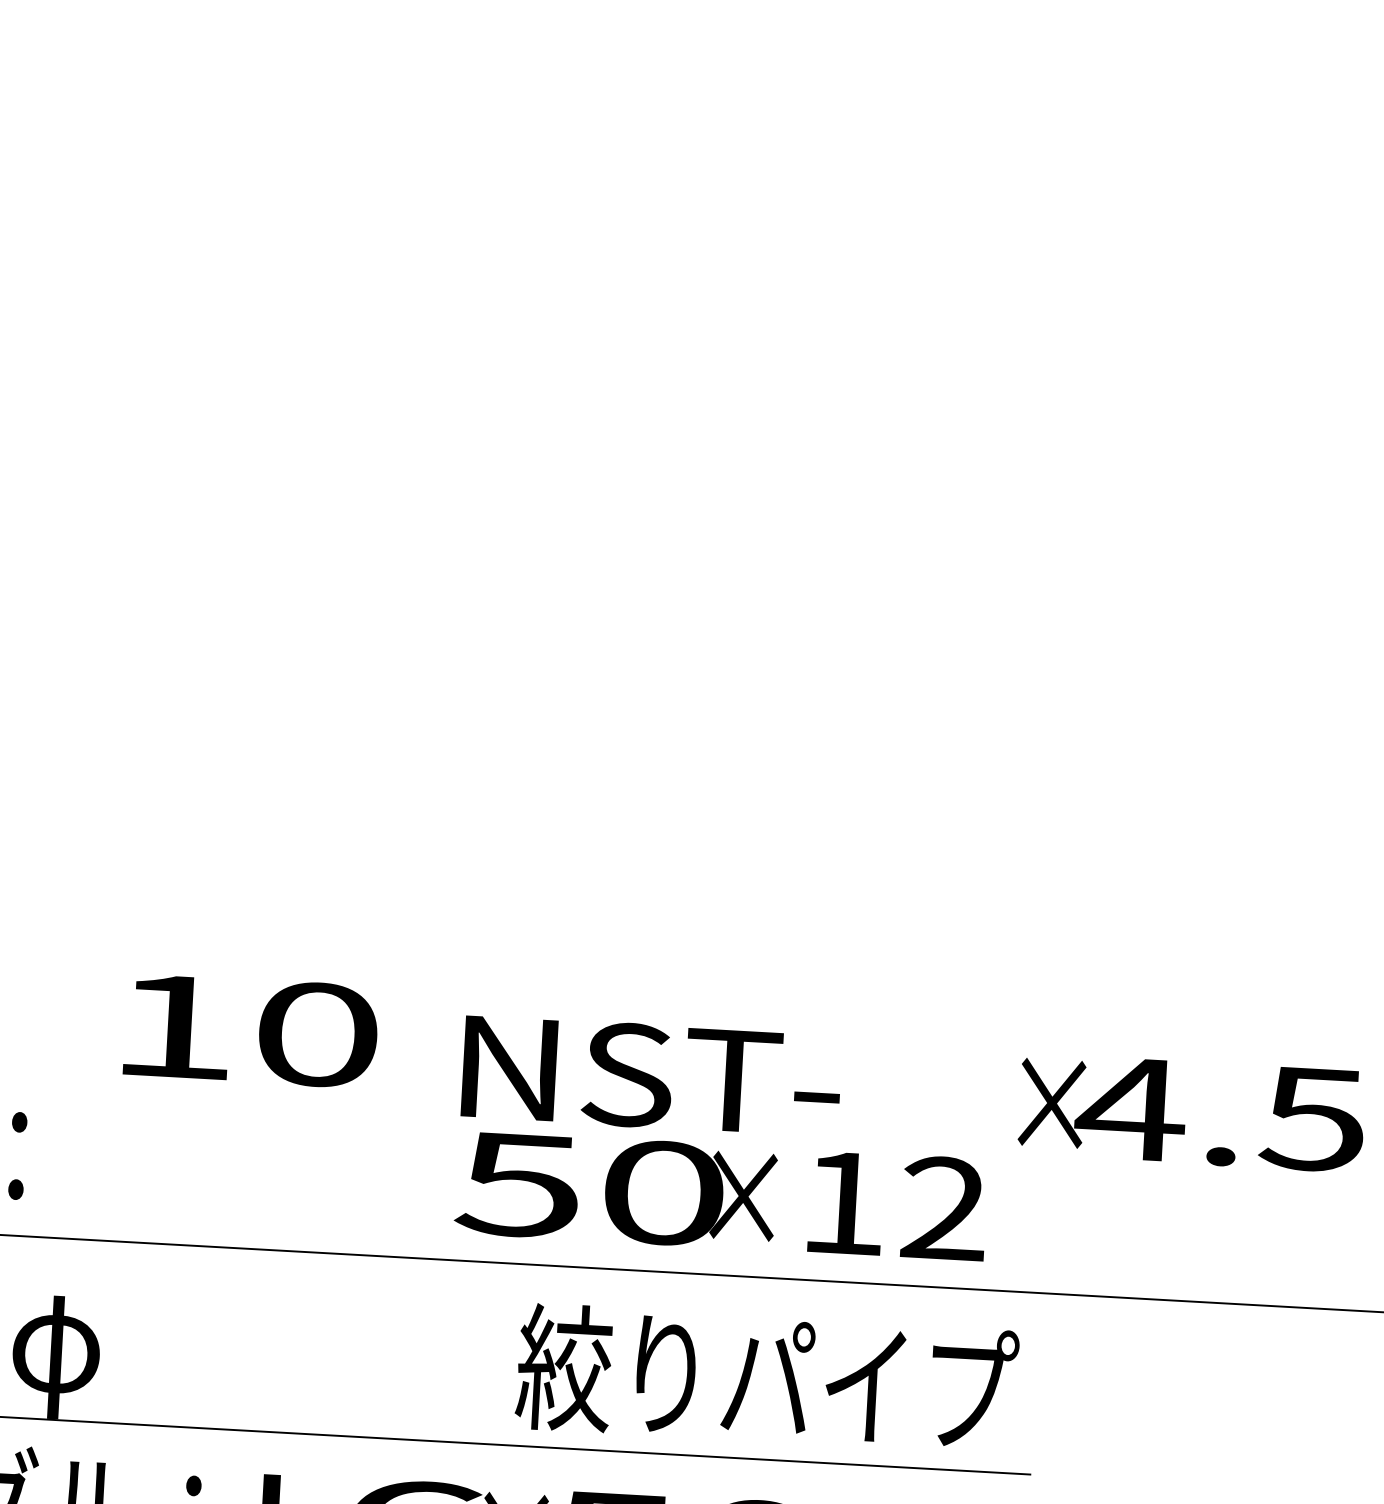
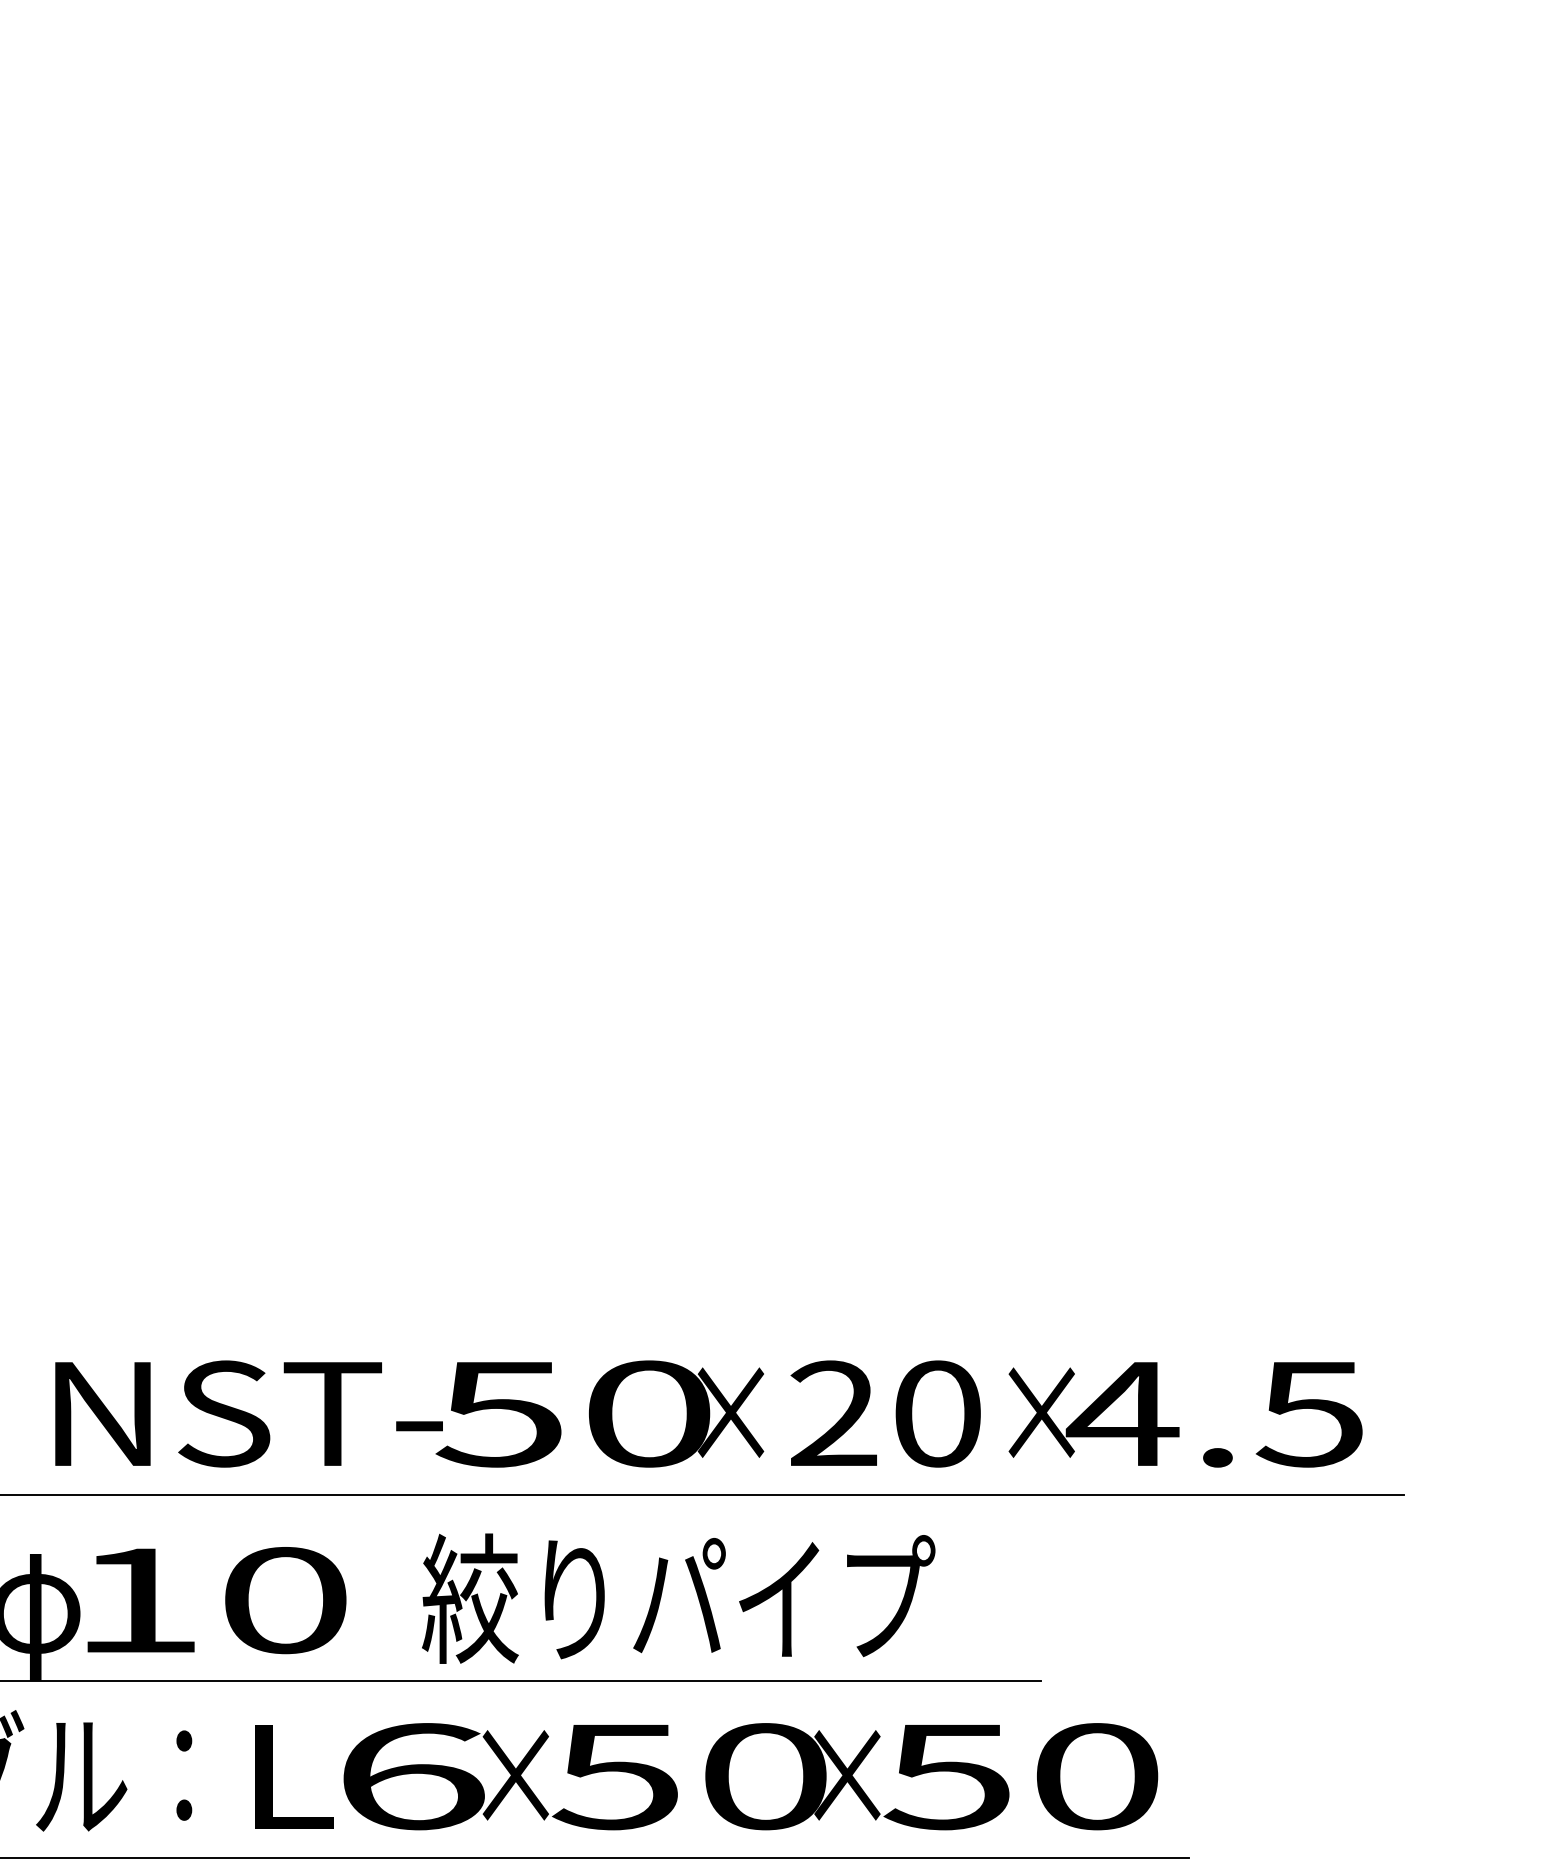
text: (250, 1030) -> (216, 1600), moved
text: (651, 1075) -> (248, 1413), moved
text: (1191, 1112) -> (1185, 1414), moved
text: (893, 1205) -> (885, 1413), 12 -> 20
text: (767, 1378) -> (678, 1598), moved

